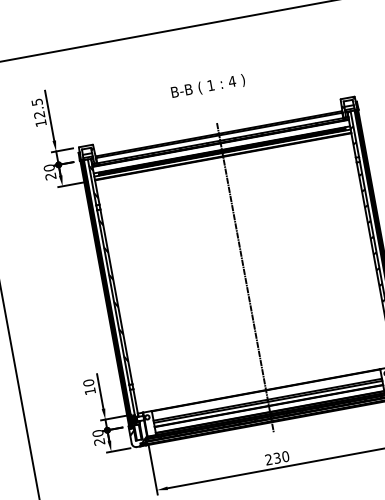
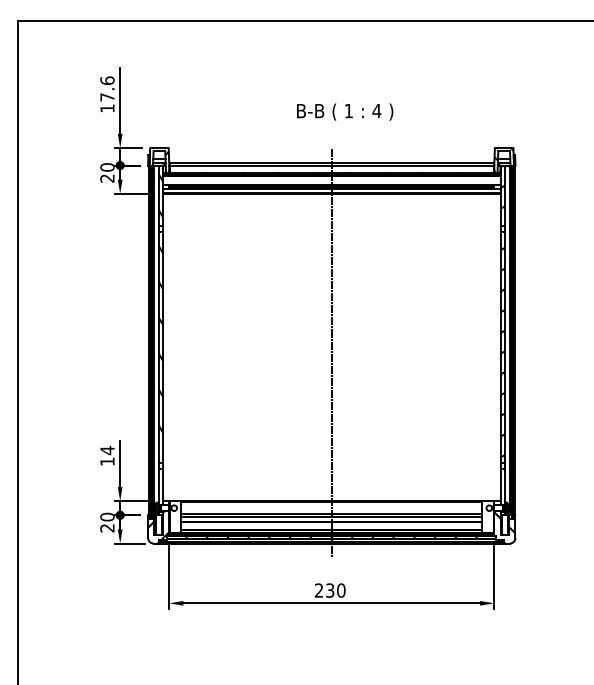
text: (208, 86) -> (345, 111), moved
text: (38, 108) -> (107, 88), 12.5 -> 17.6
text: (88, 382) -> (107, 450), 10 -> 14

